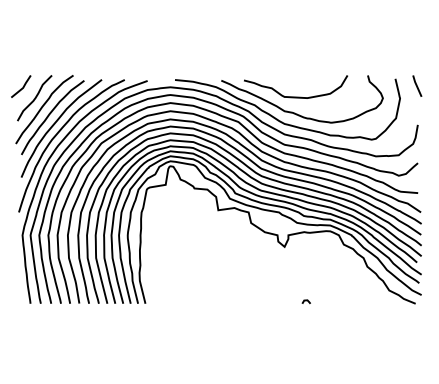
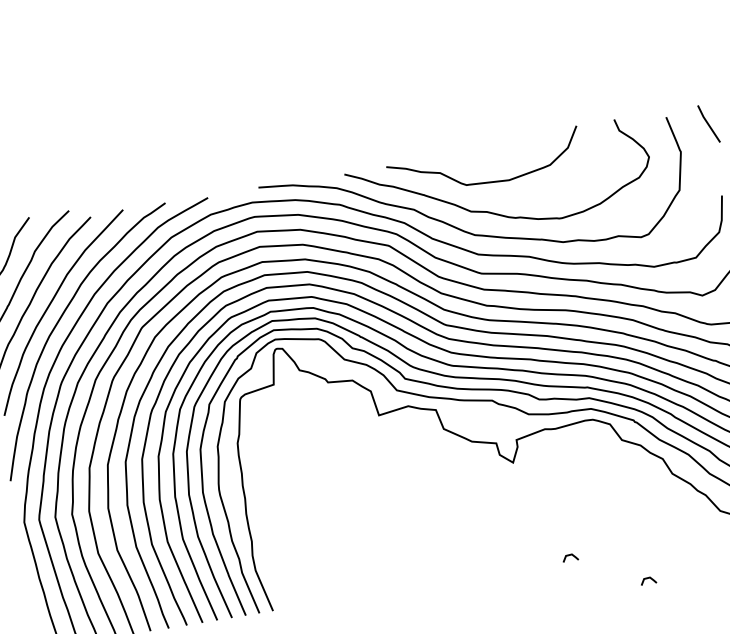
line: (344, 320) -> (646, 580), added

